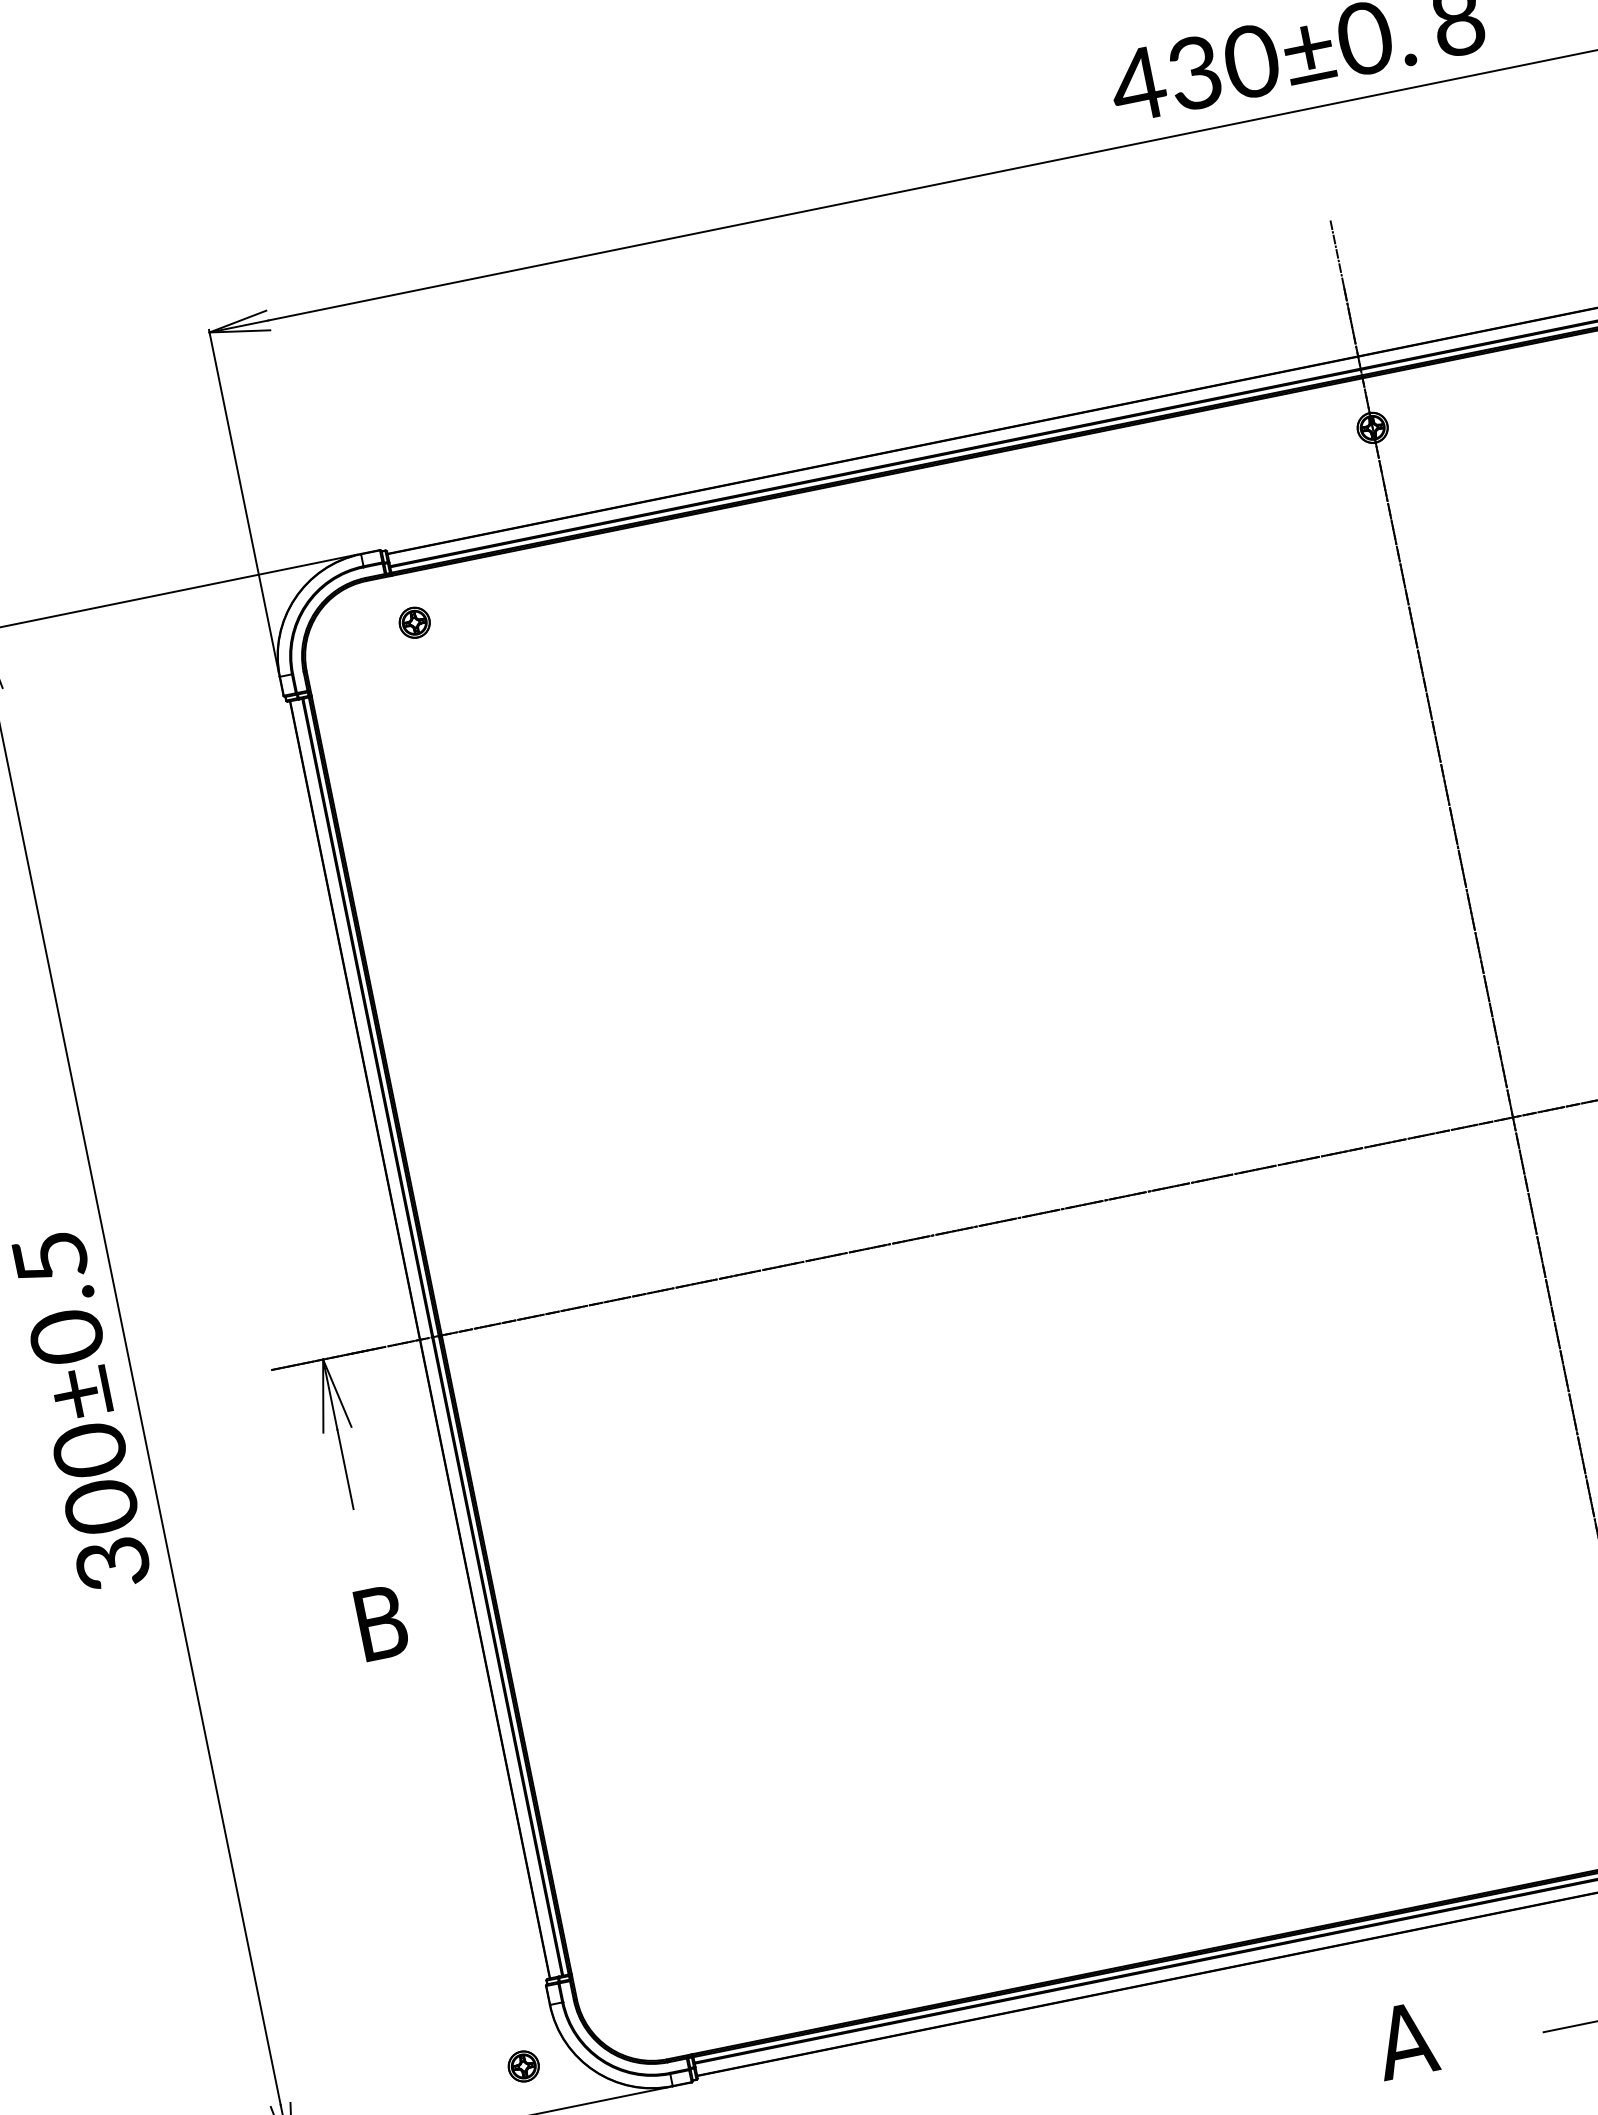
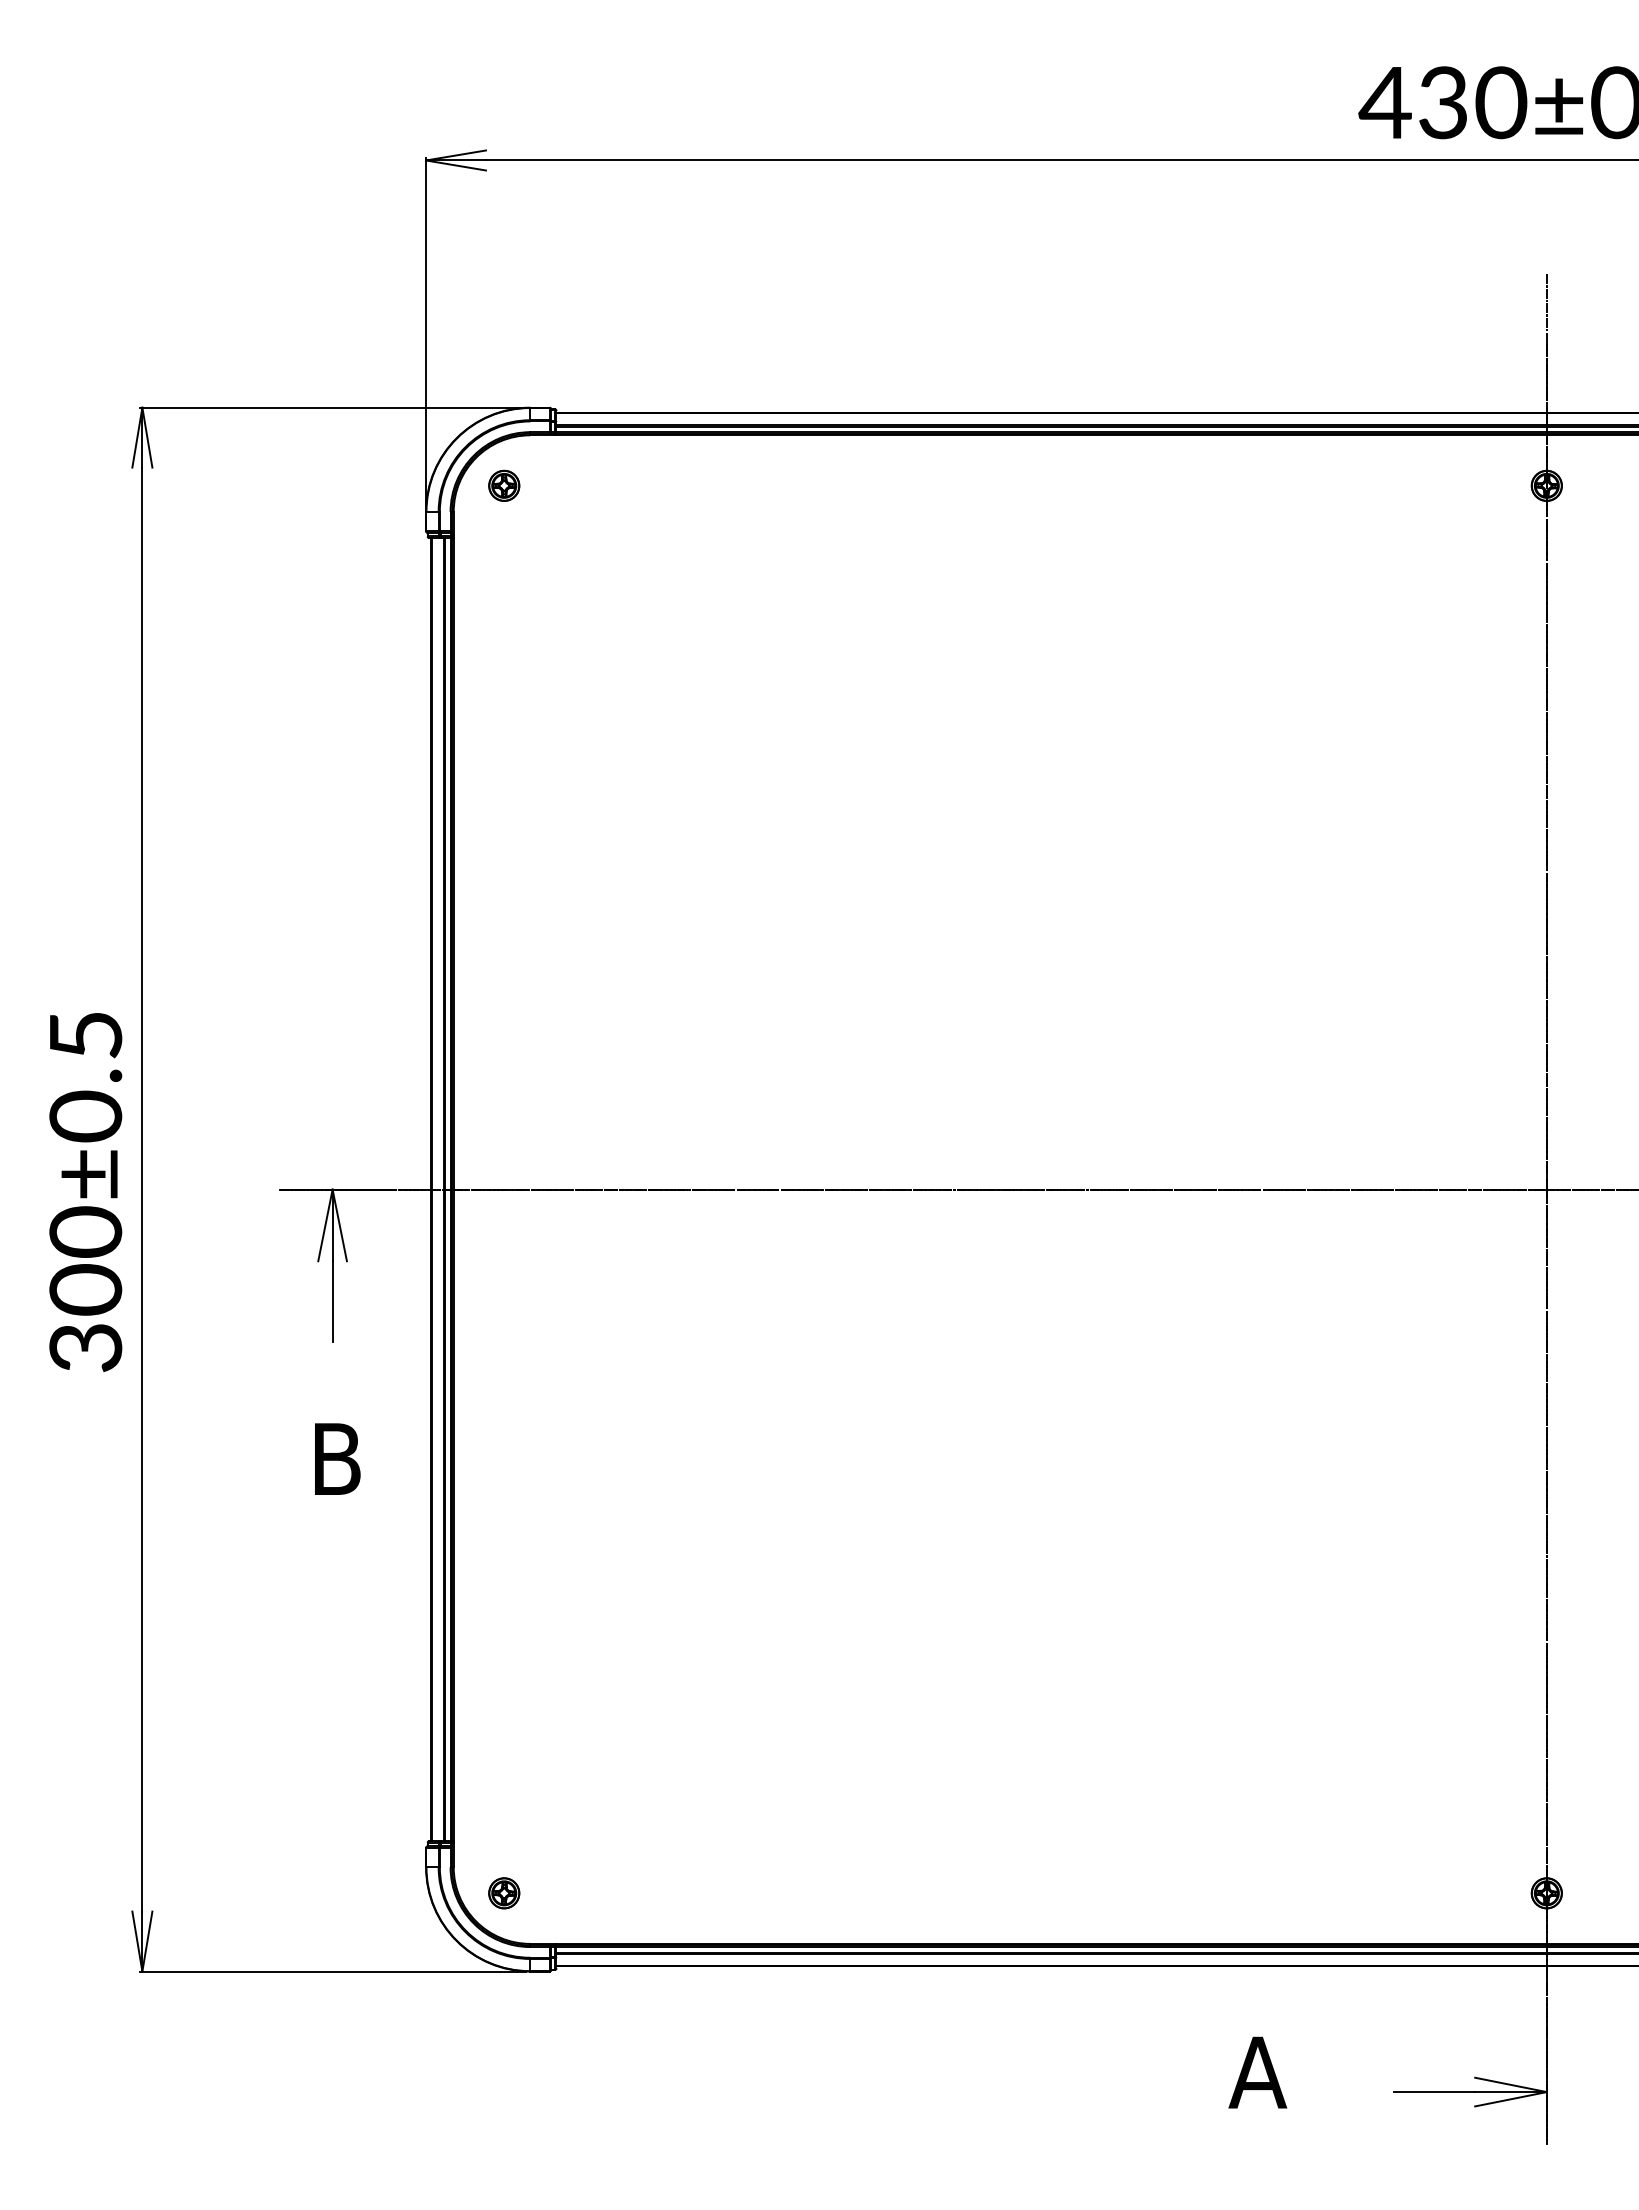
part: (414, 622) -> (504, 485), moved
part: (524, 2066) -> (504, 1893), moved

